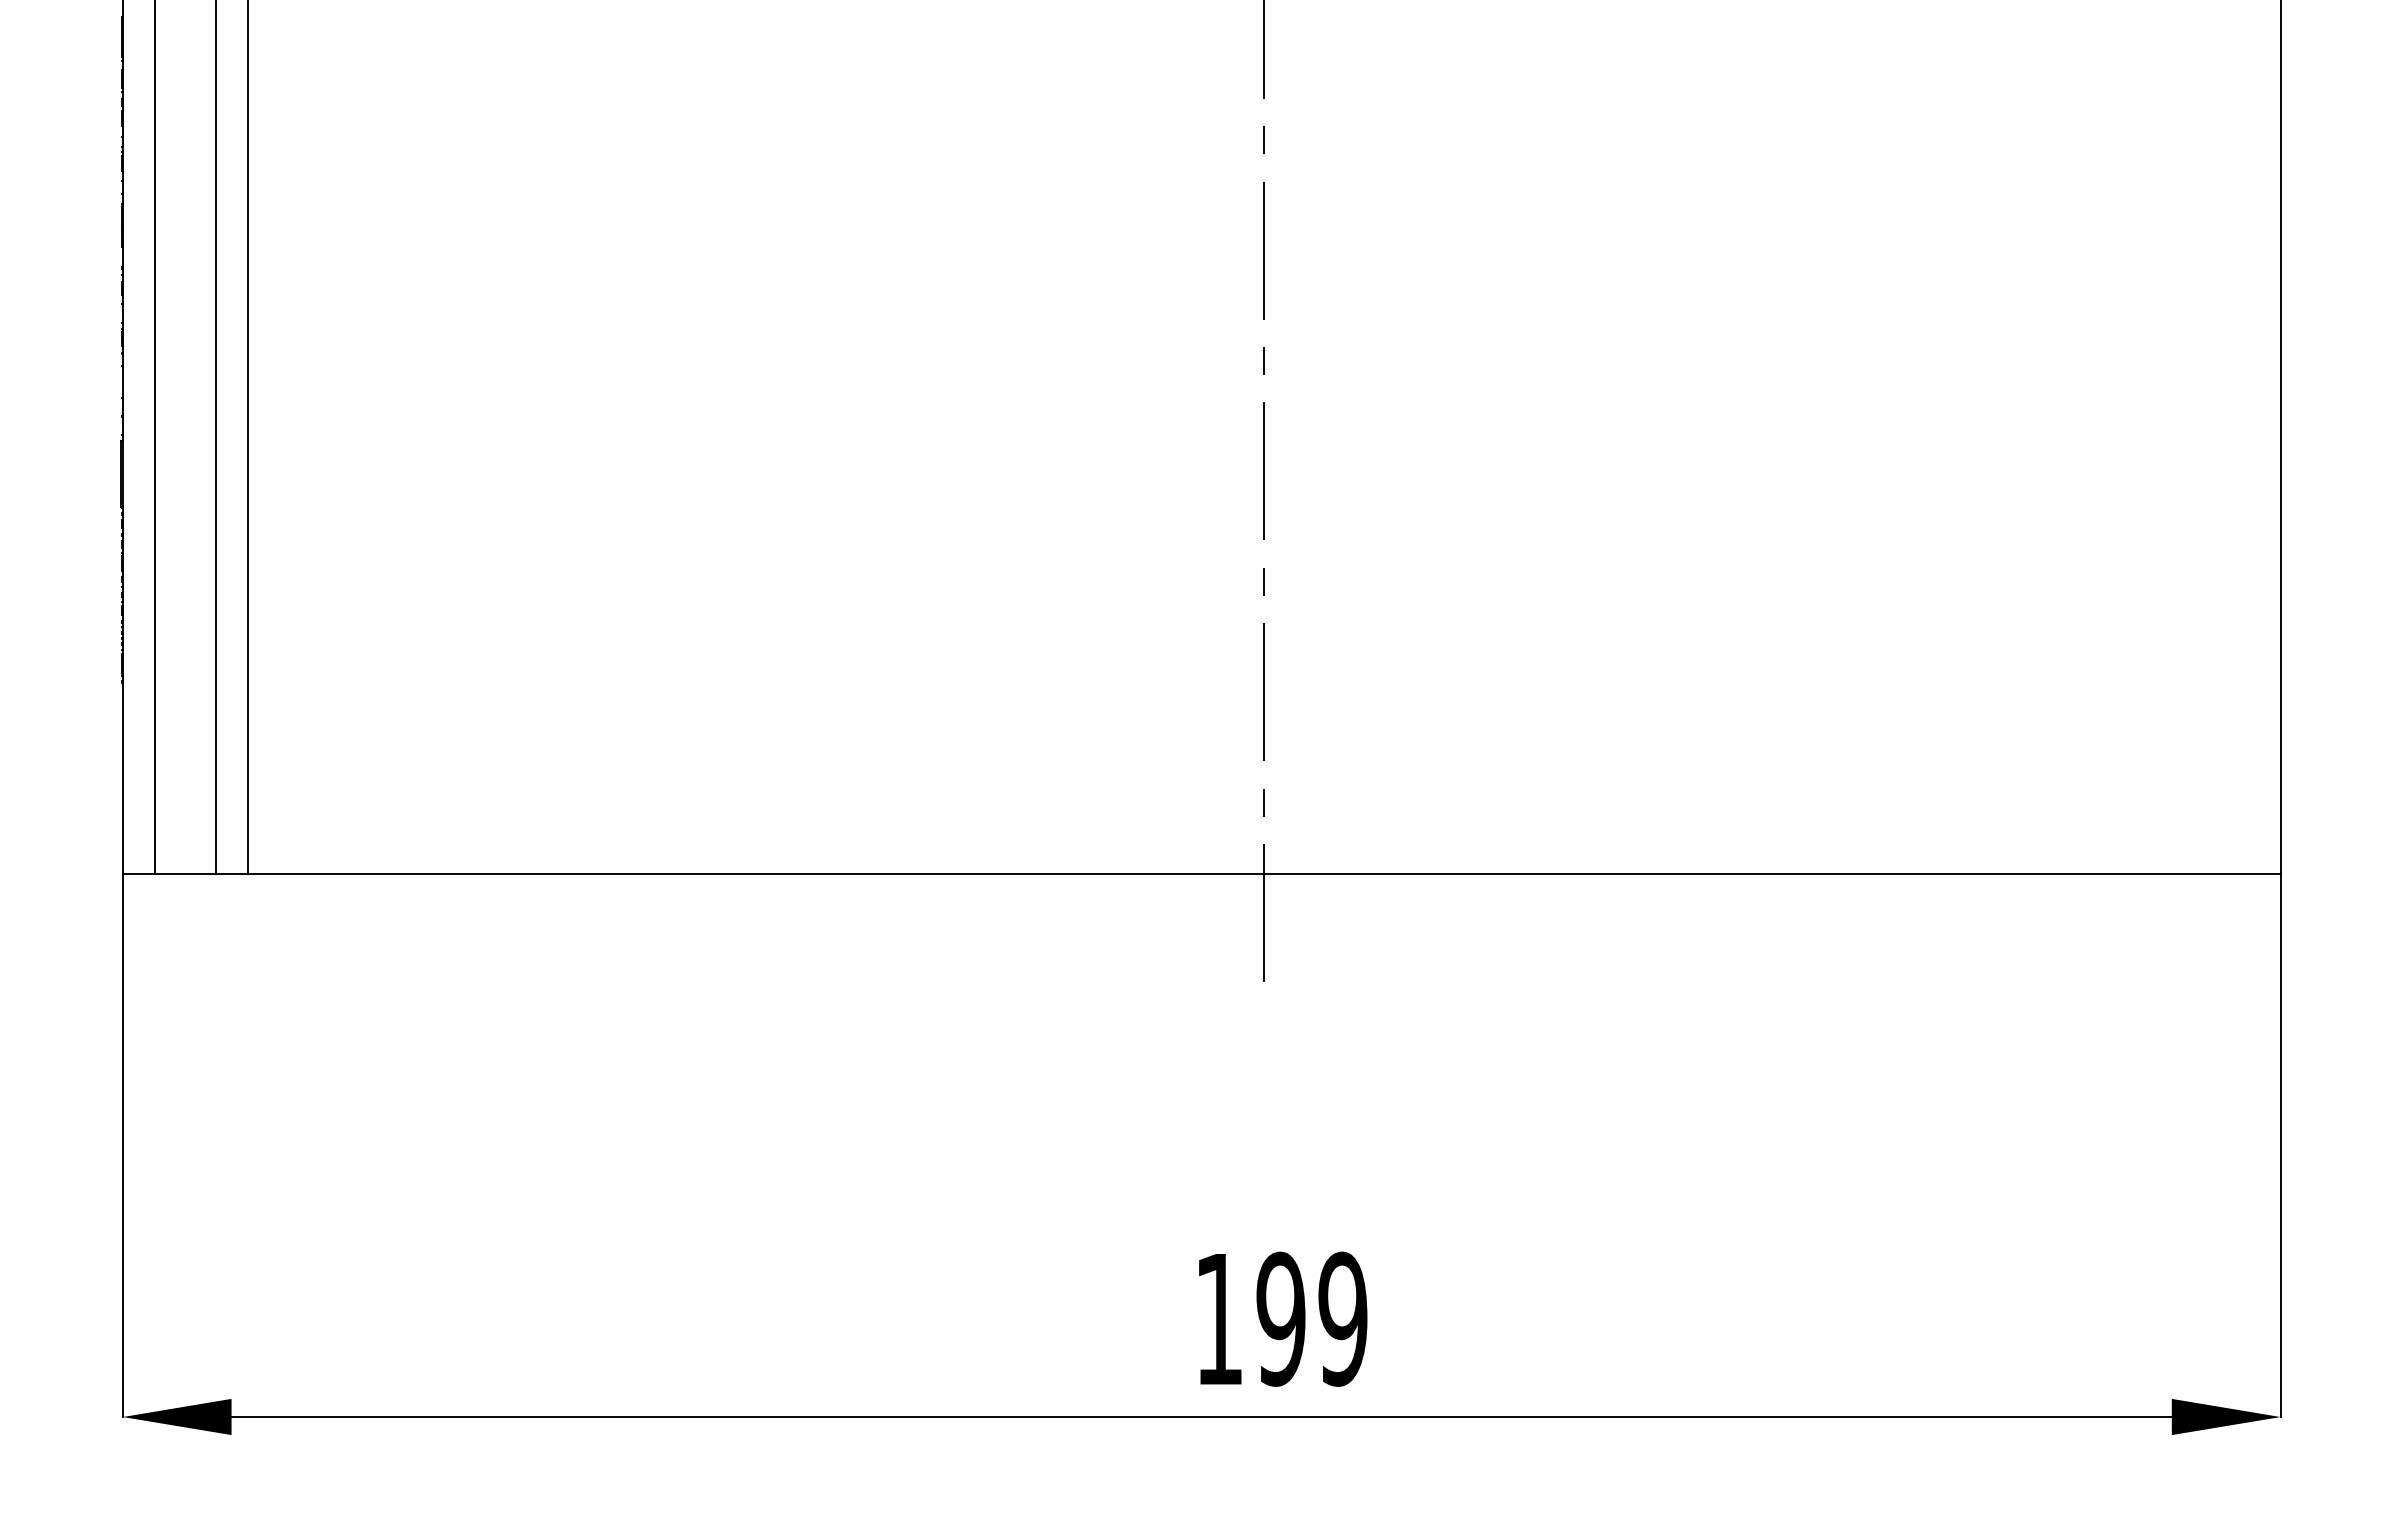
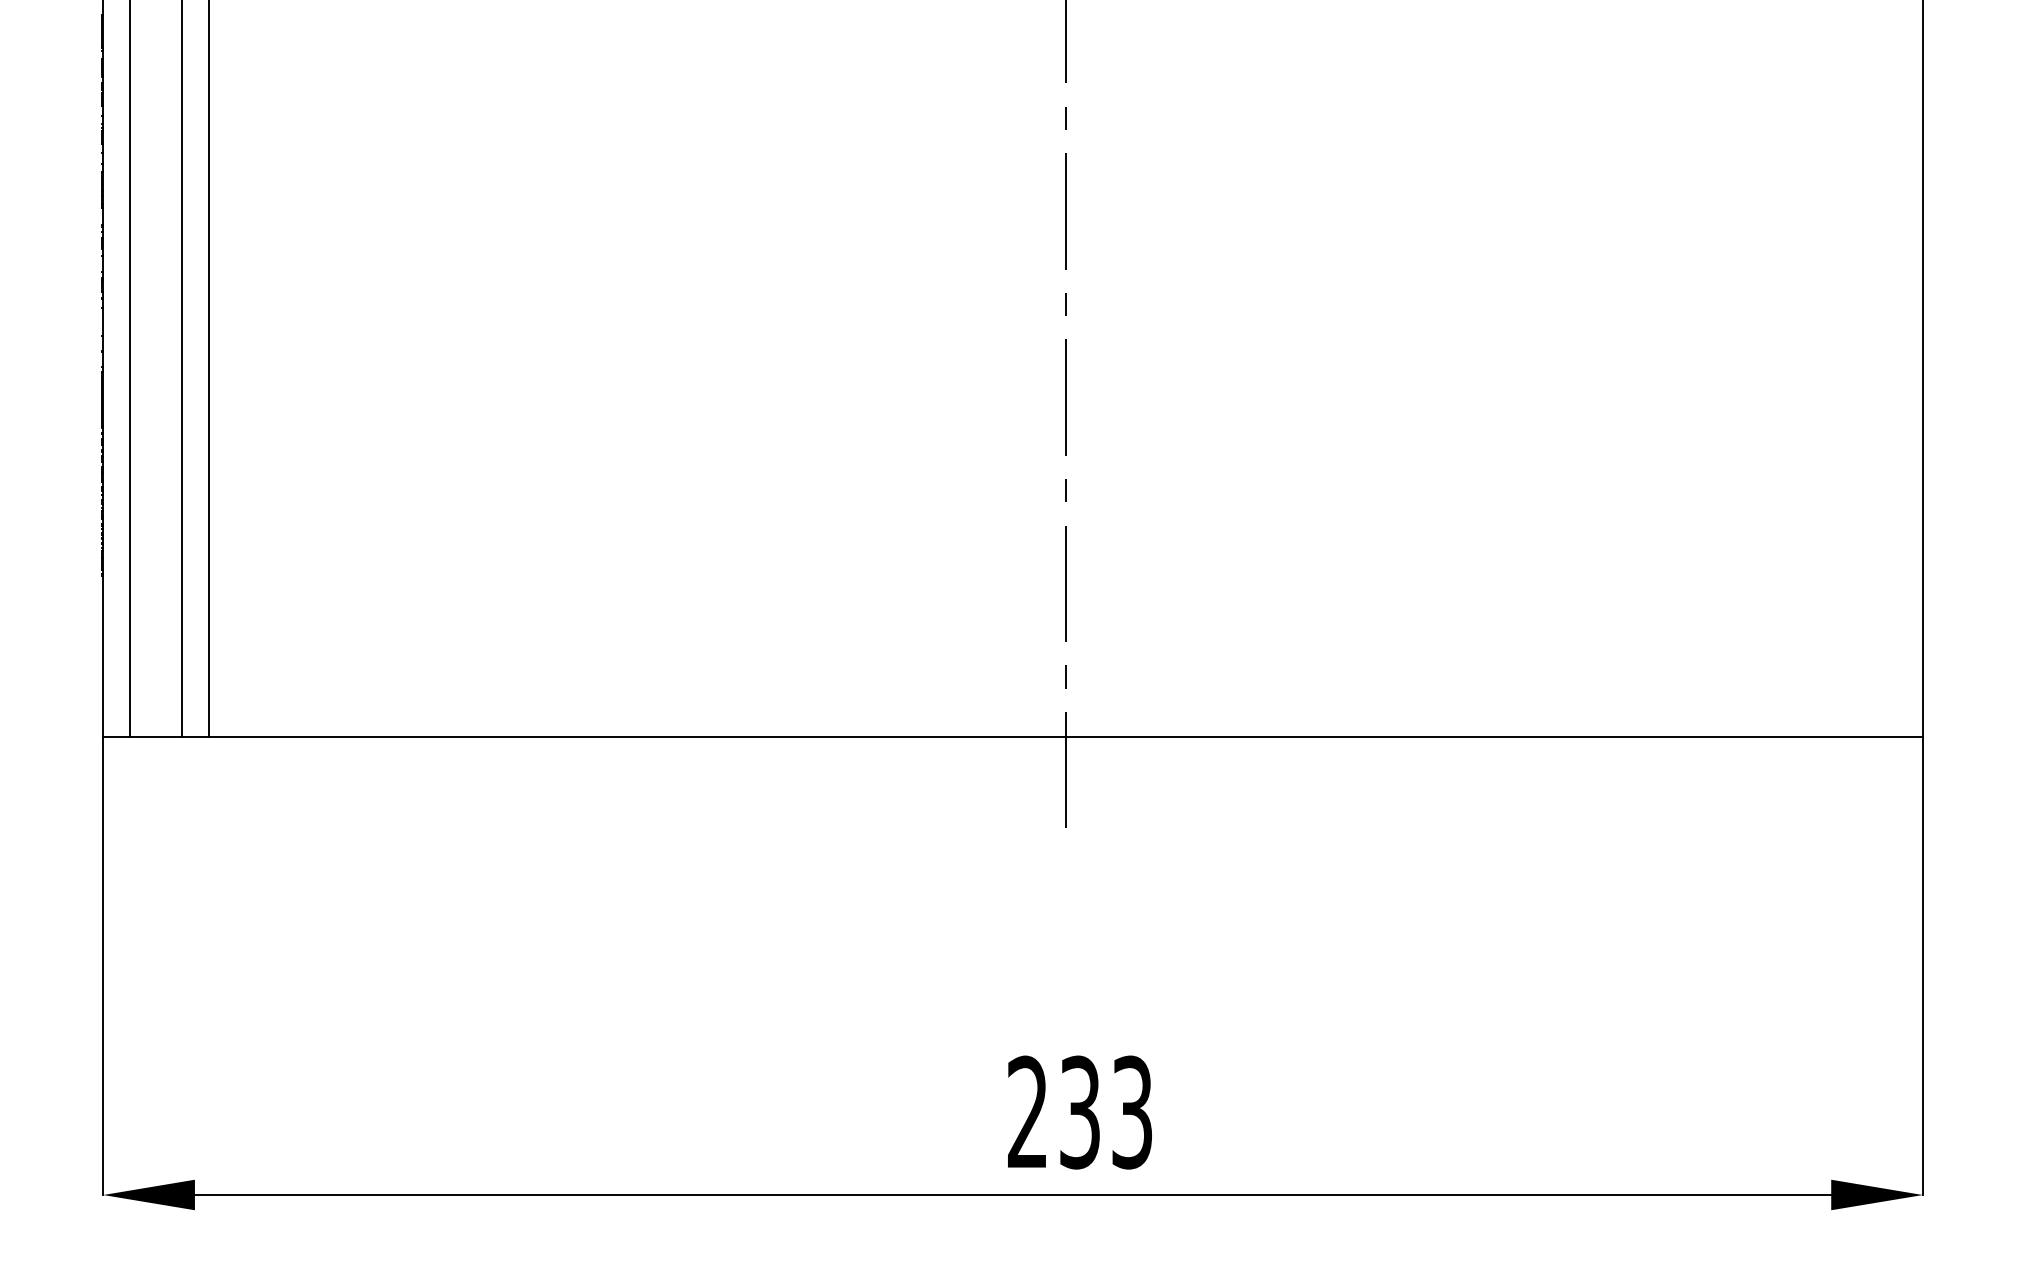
text: (1281, 1318) -> (1080, 1111), 199 -> 233

